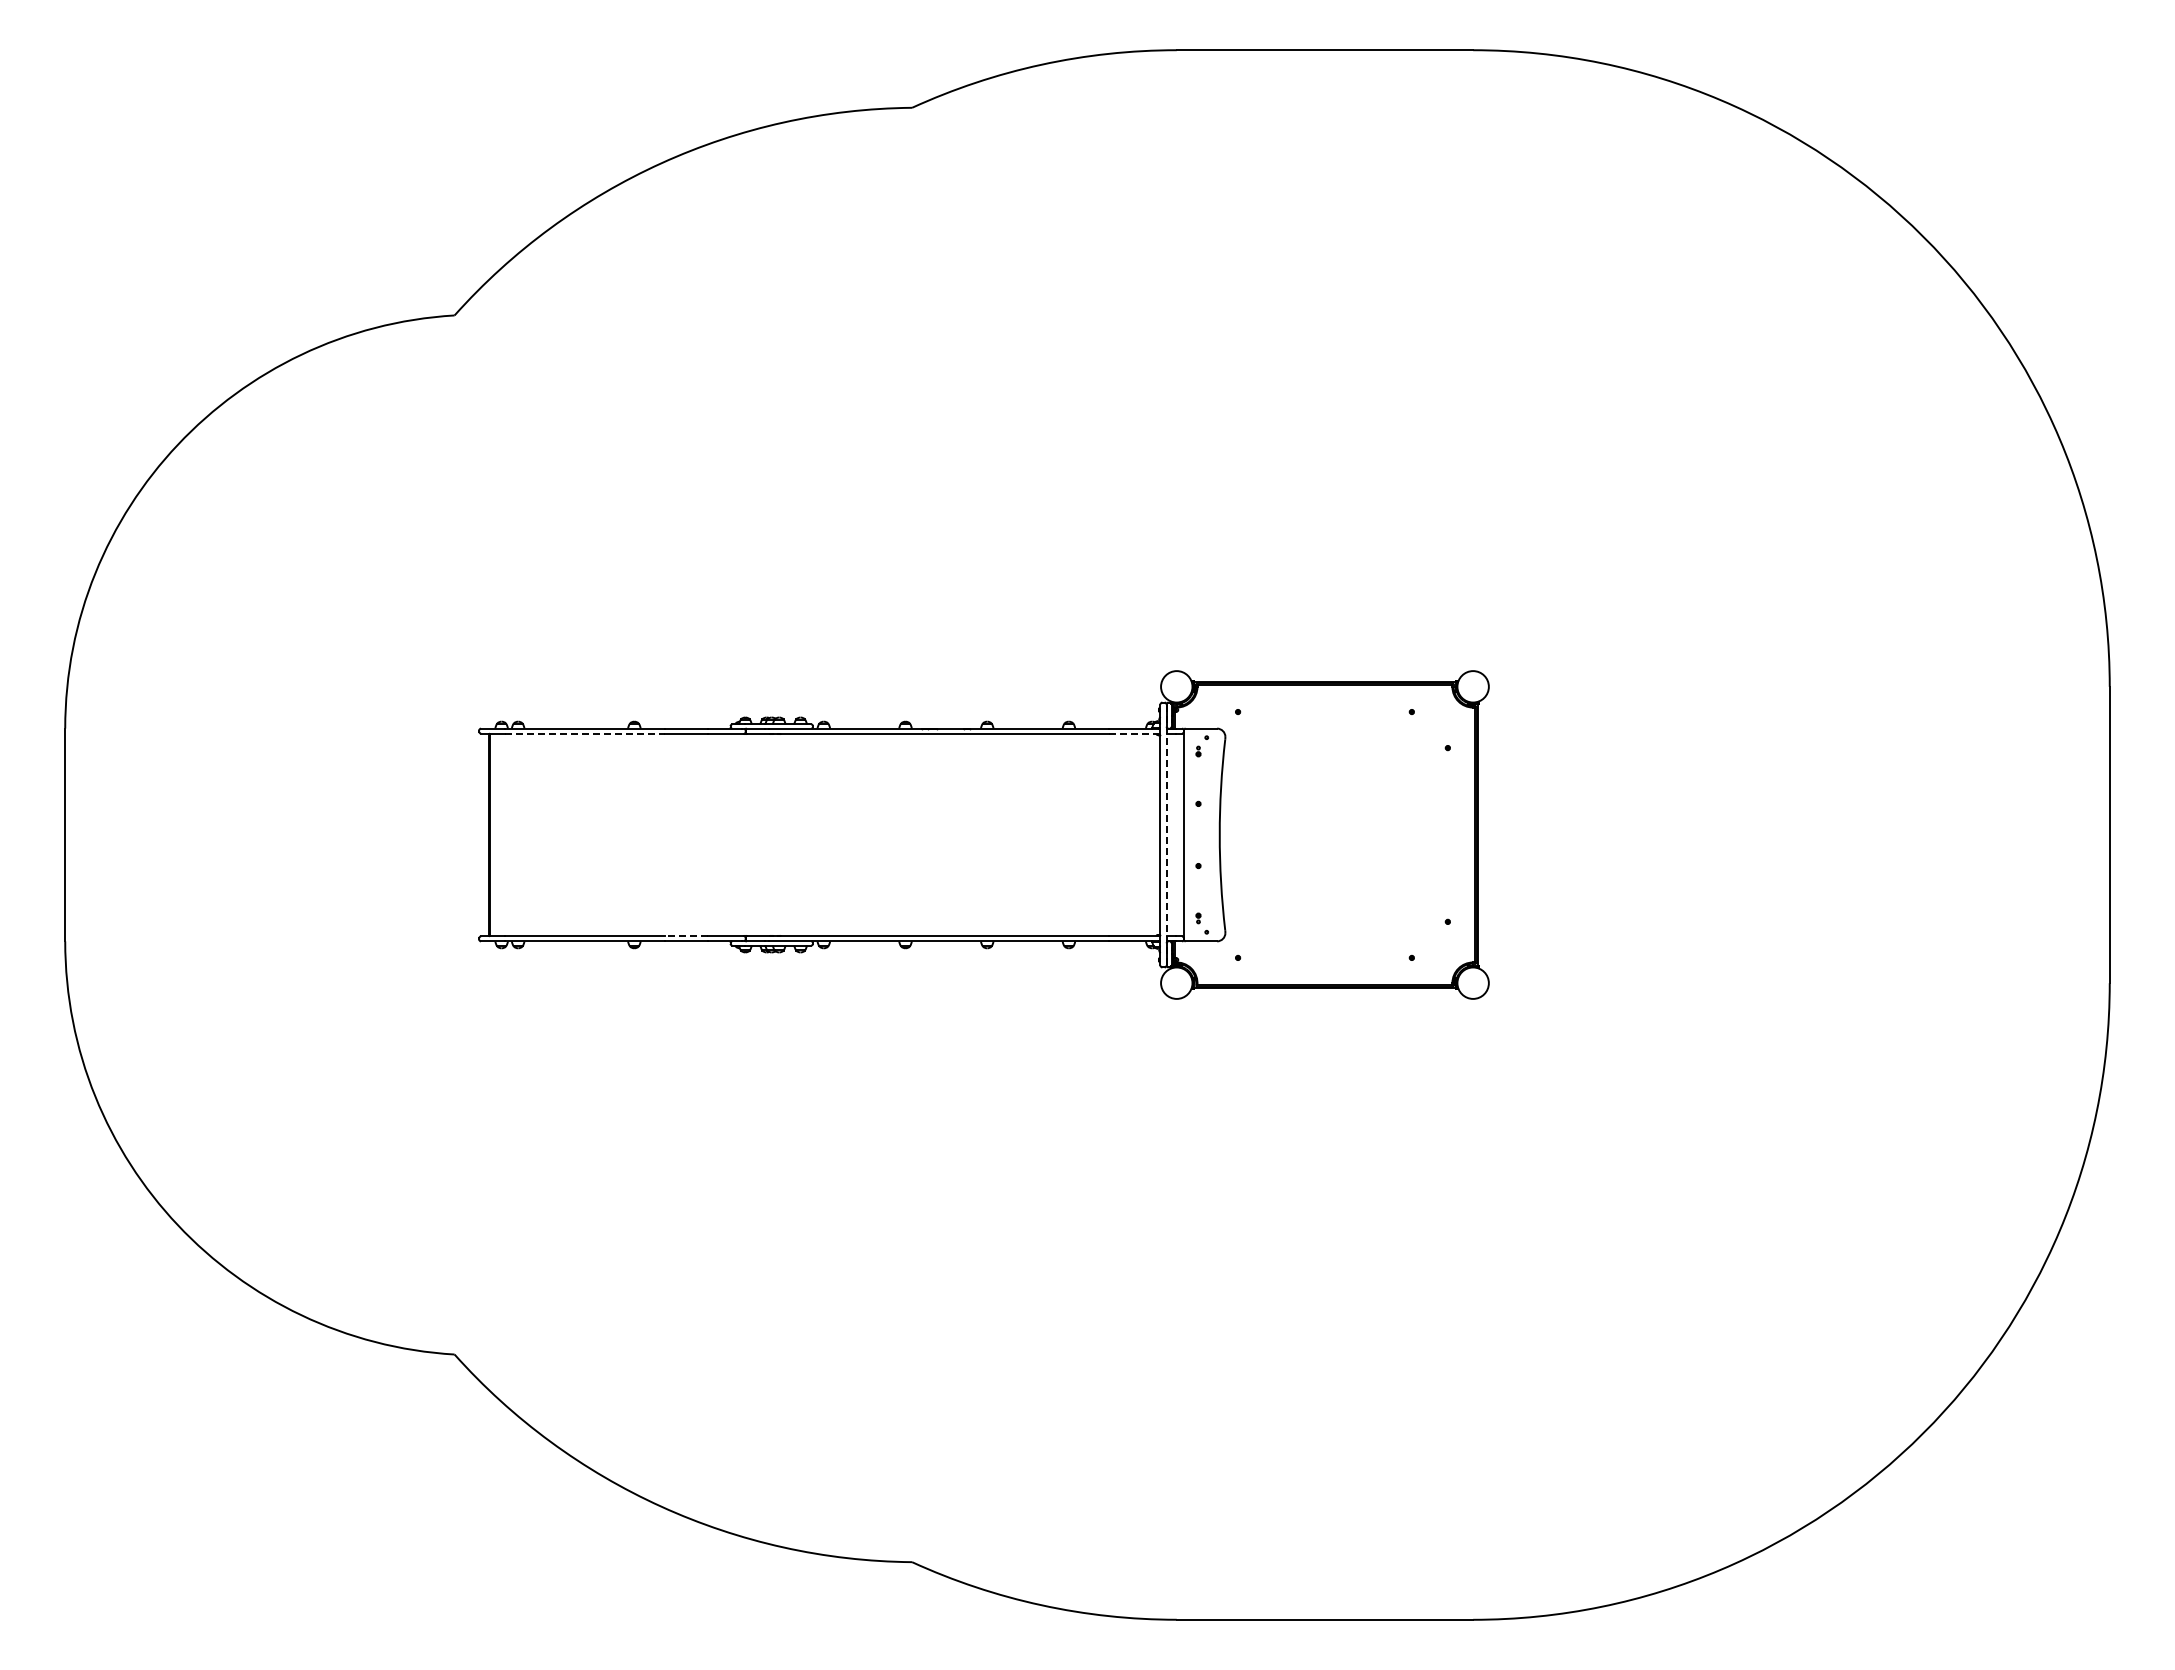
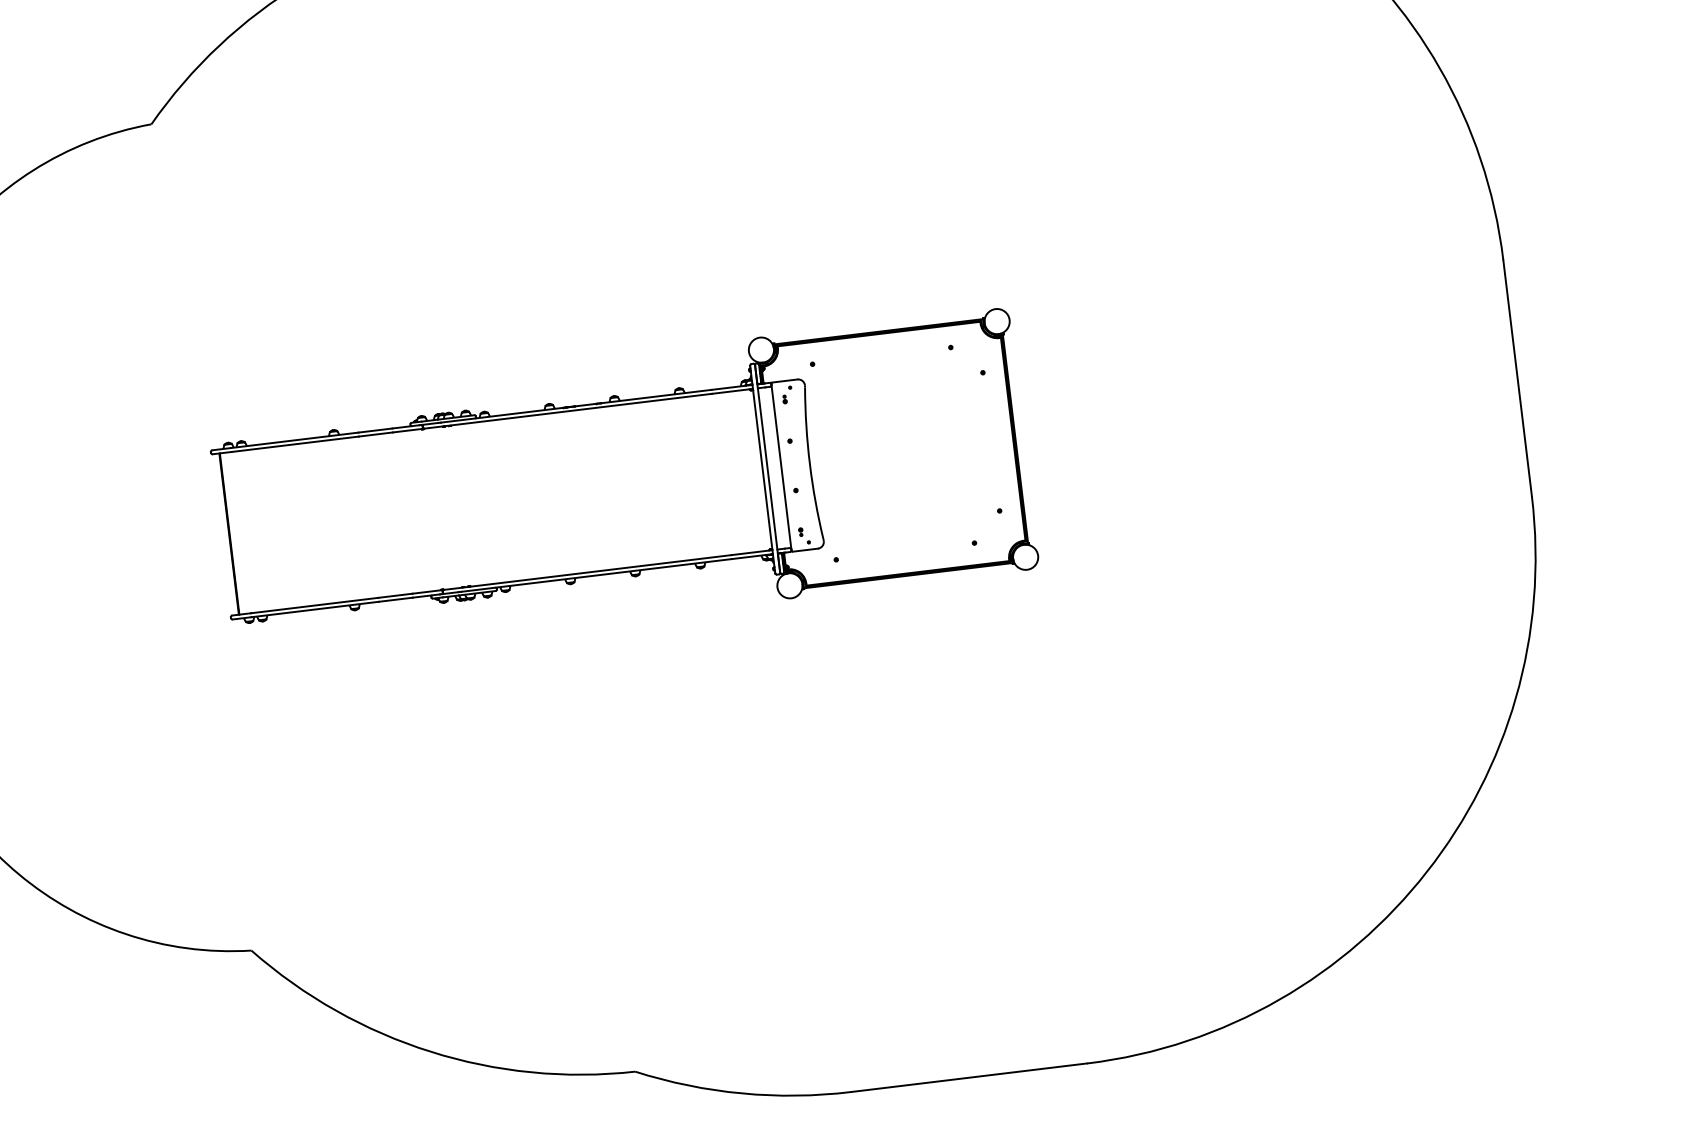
line: (585, 733) -> (295, 444), dashed -> solid
line: (1134, 733) -> (732, 391), dashed -> solid
line: (1166, 834) -> (767, 468), dashed -> solid
line: (685, 936) -> (394, 595), dashed -> solid

